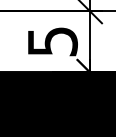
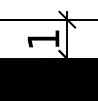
text: (52, 41) -> (43, 39), 5 -> 1

